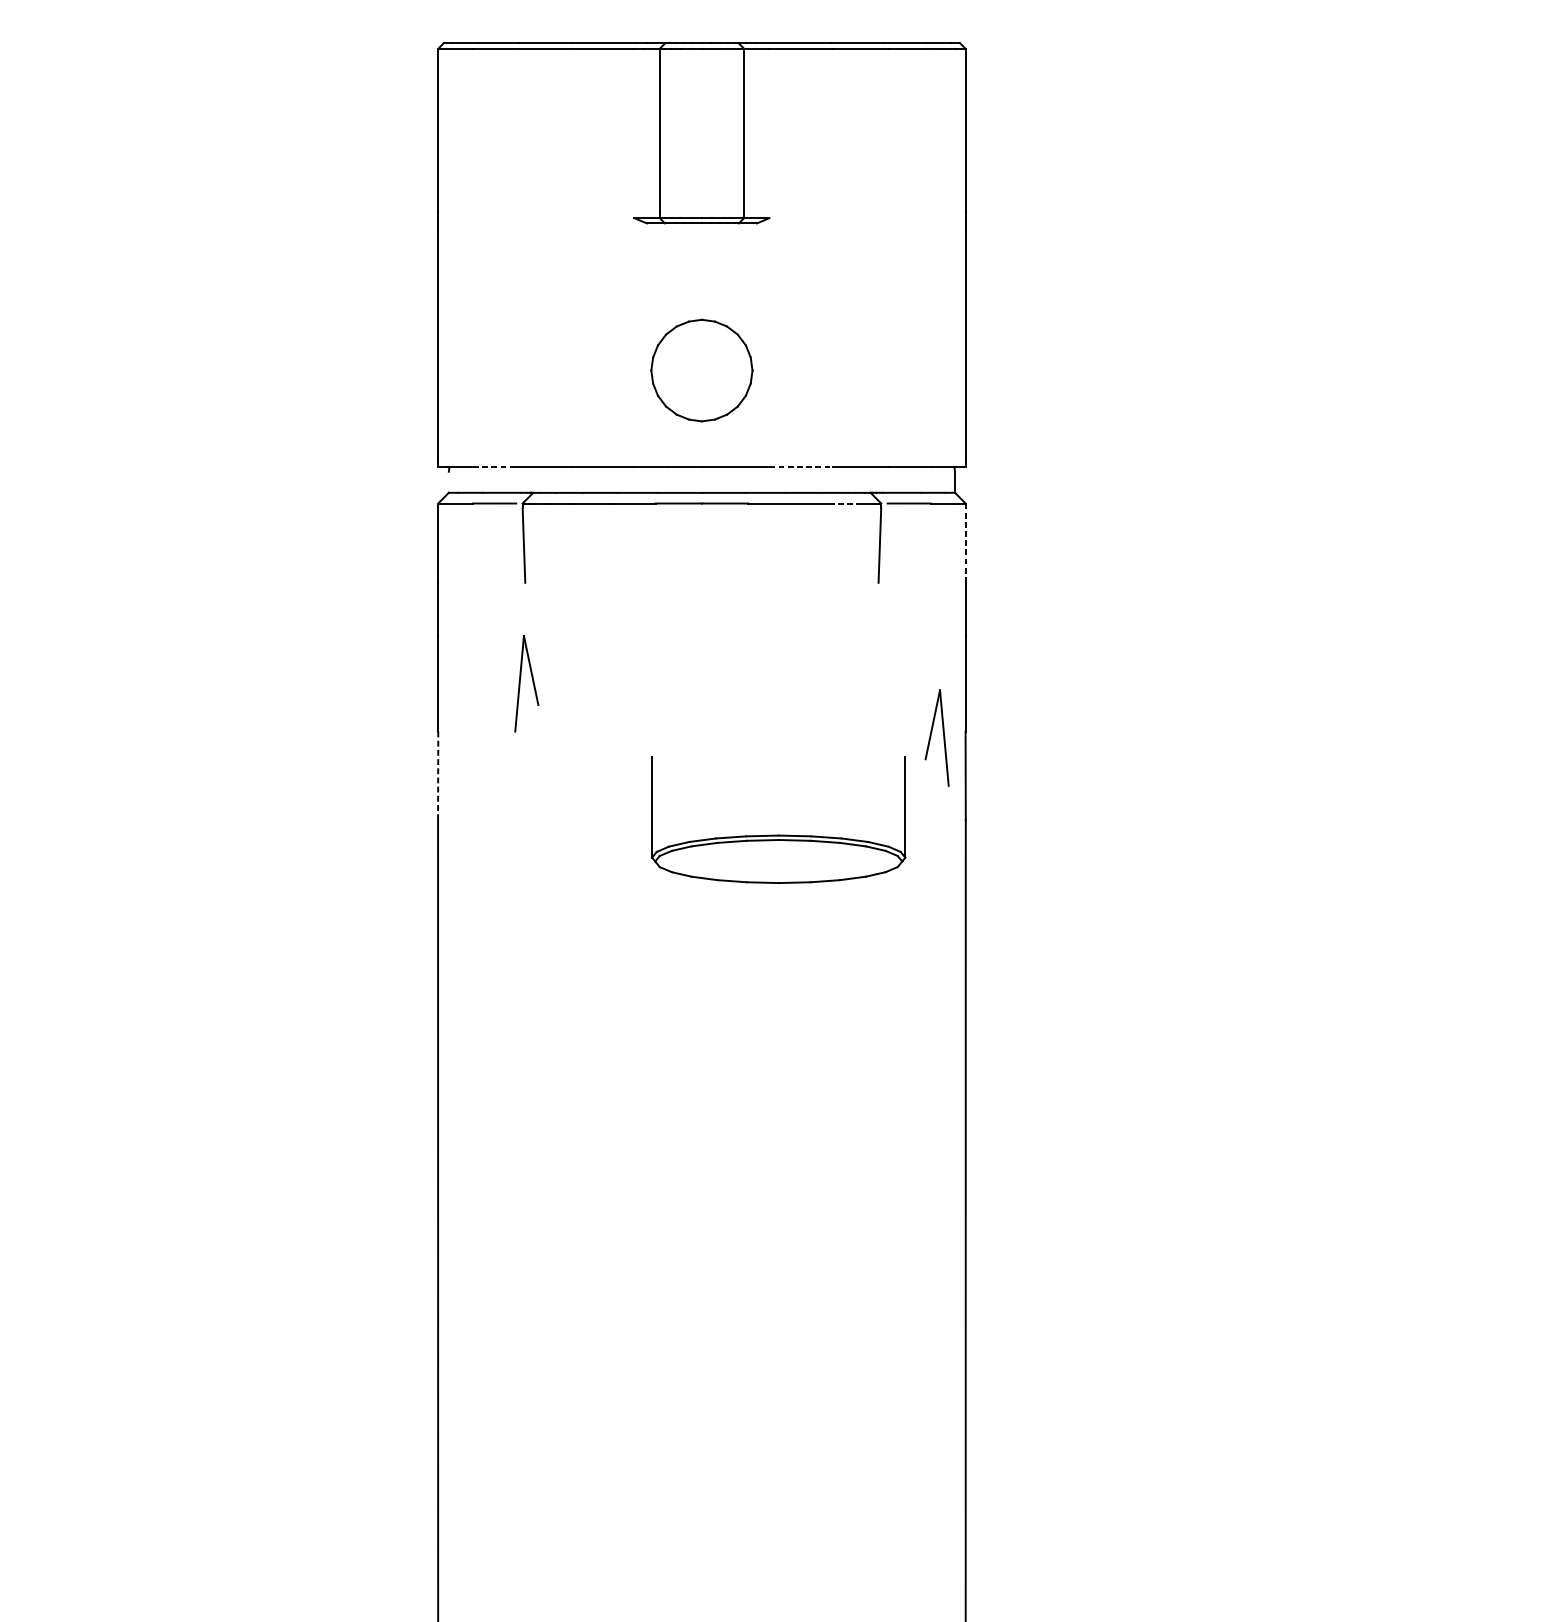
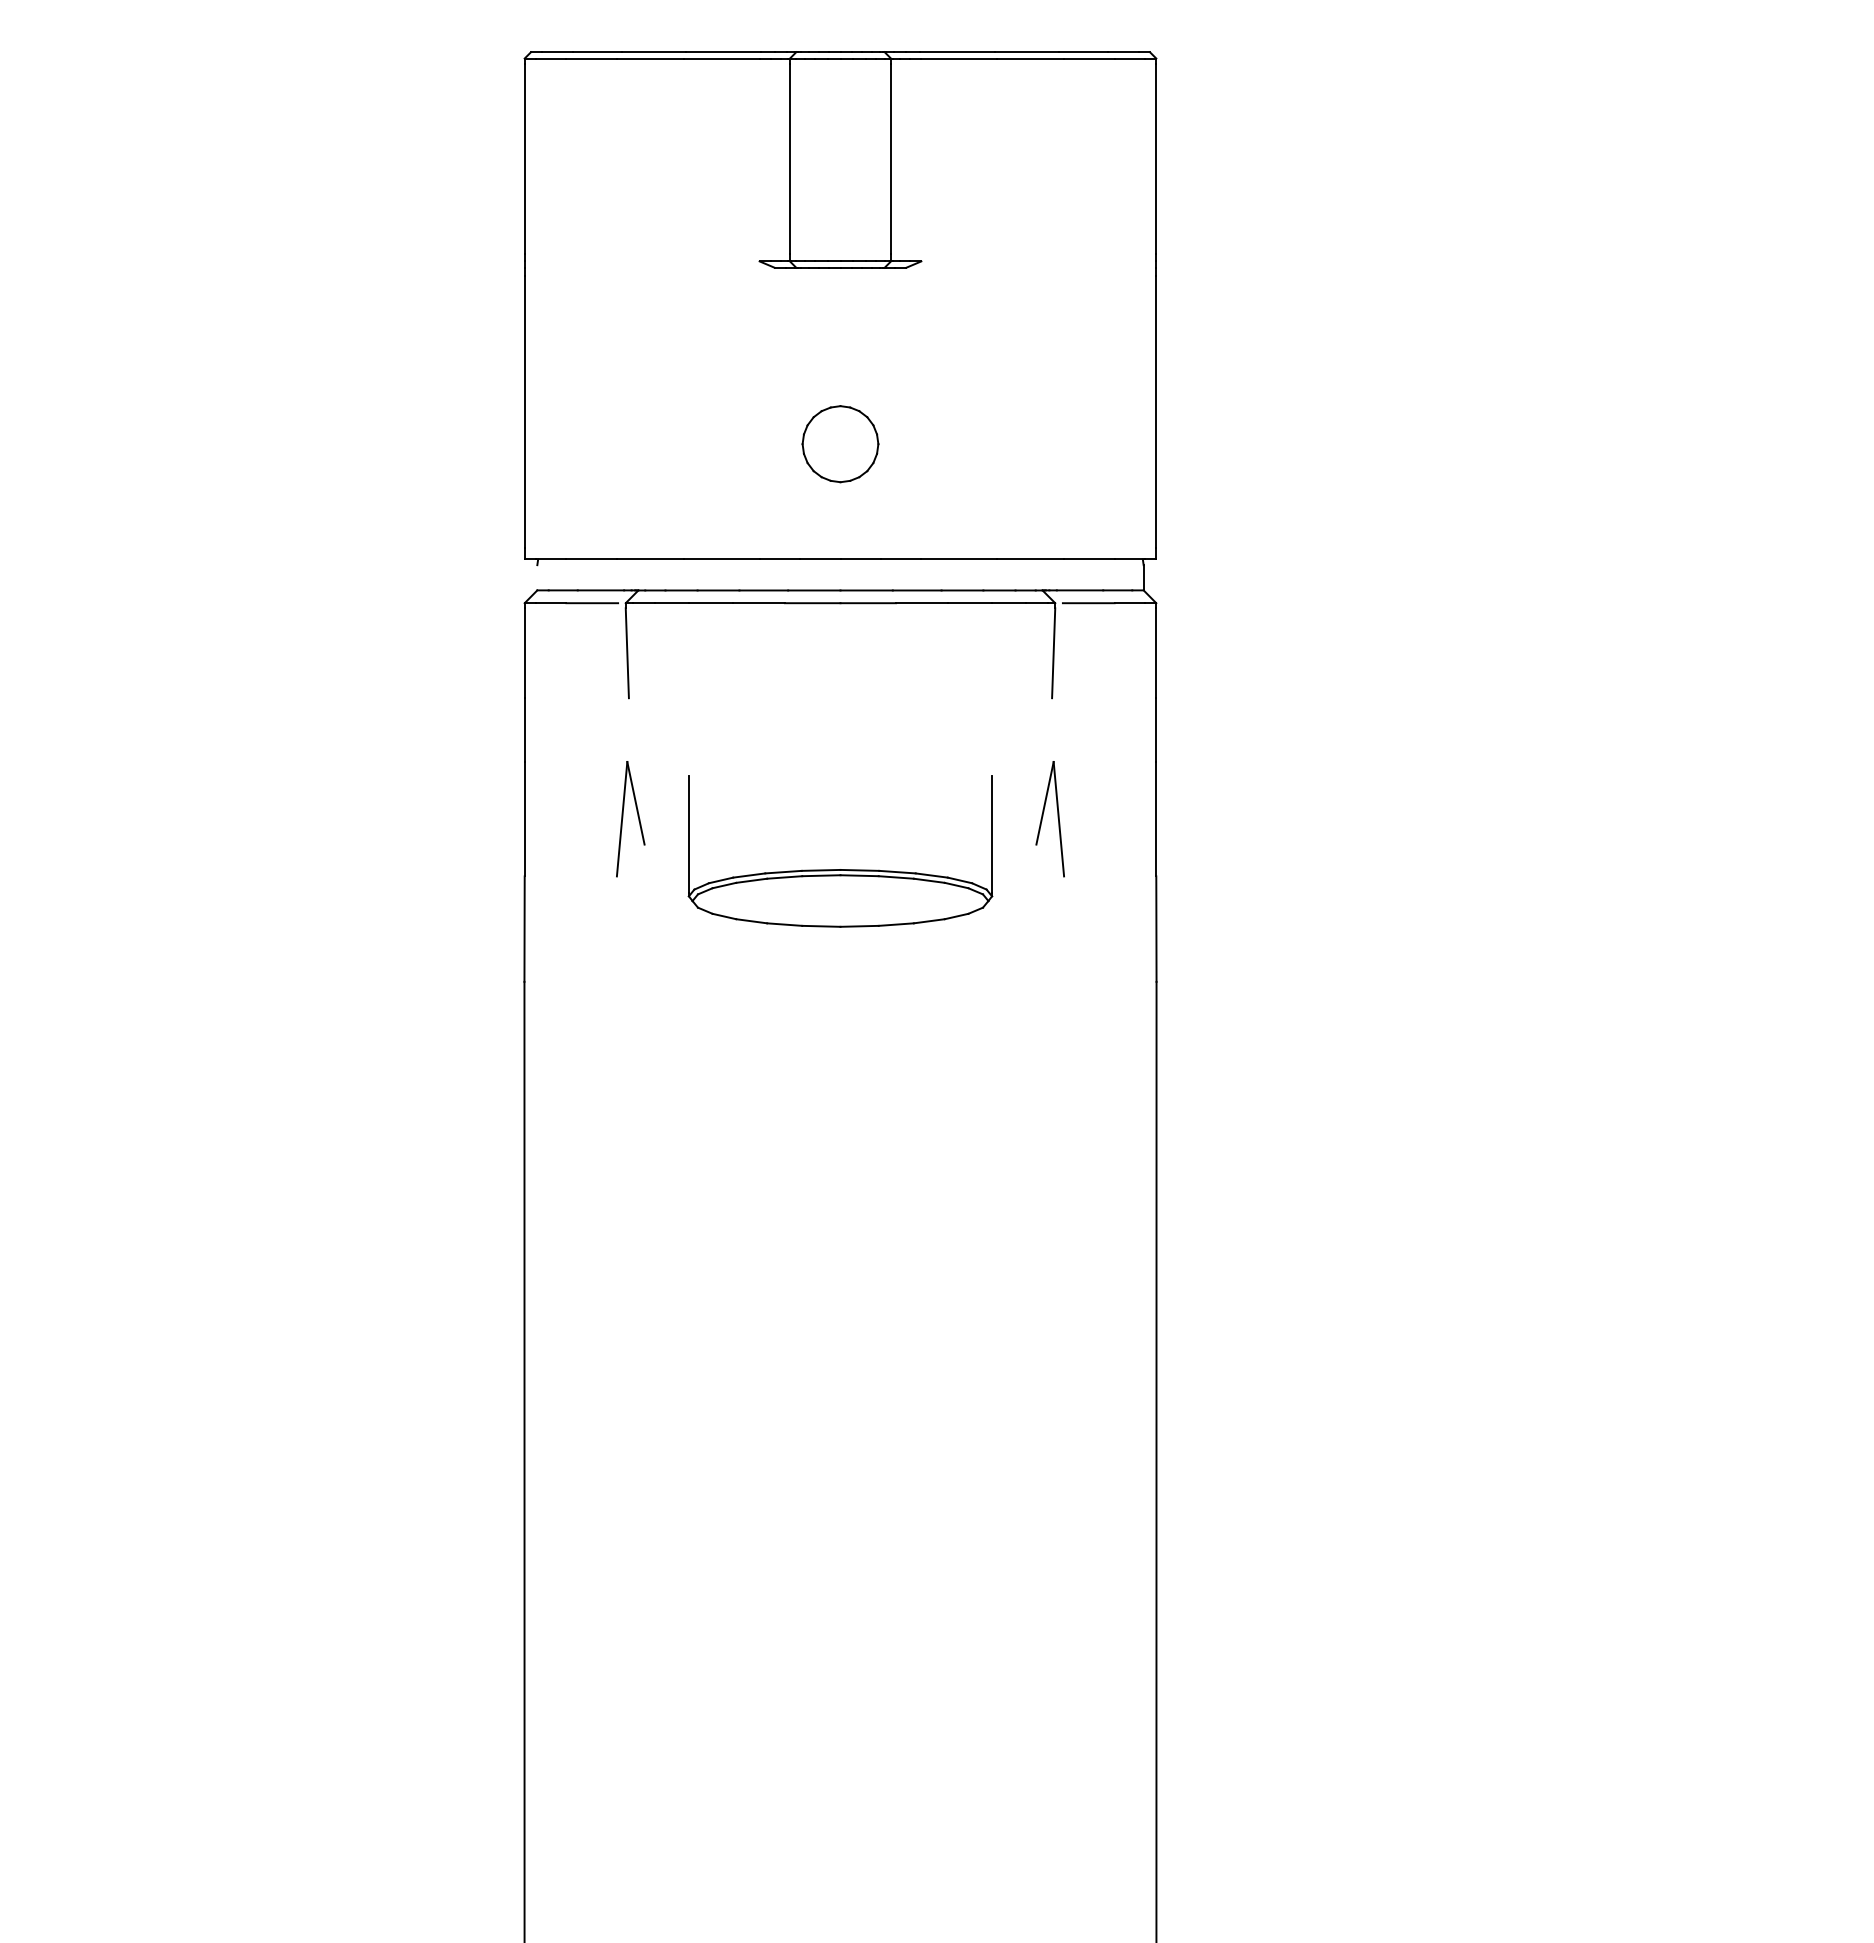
part: (701, 371) -> (840, 444), size x0.62
line: (494, 467) -> (592, 559), dashed -> solid
line: (801, 467) -> (959, 559), dashed -> solid
line: (843, 503) -> (1009, 603), dashed -> solid
line: (965, 545) -> (1156, 653), dashed -> solid
part: (931, 735) -> (1043, 816), moved
line: (438, 775) -> (524, 929), dashed -> solid
part: (778, 835) -> (840, 869), moved

